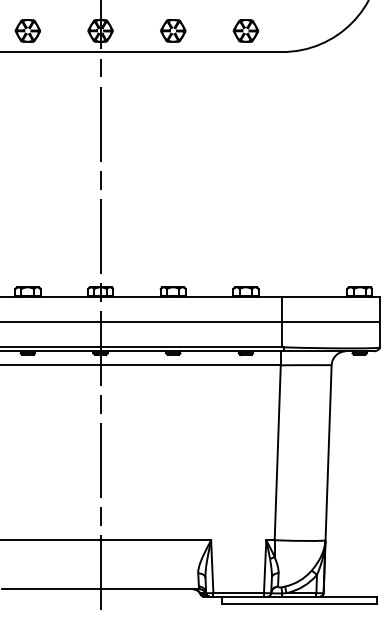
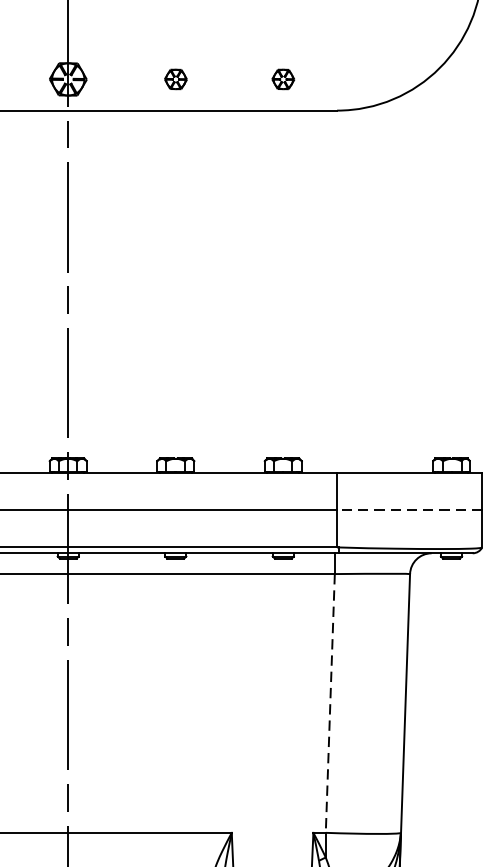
part: (173, 30) -> (176, 78), size x0.6
part: (245, 30) -> (282, 78), size x0.6
line: (330, 322) -> (408, 510), solid -> dashed
line: (277, 452) -> (329, 703), solid -> dashed

